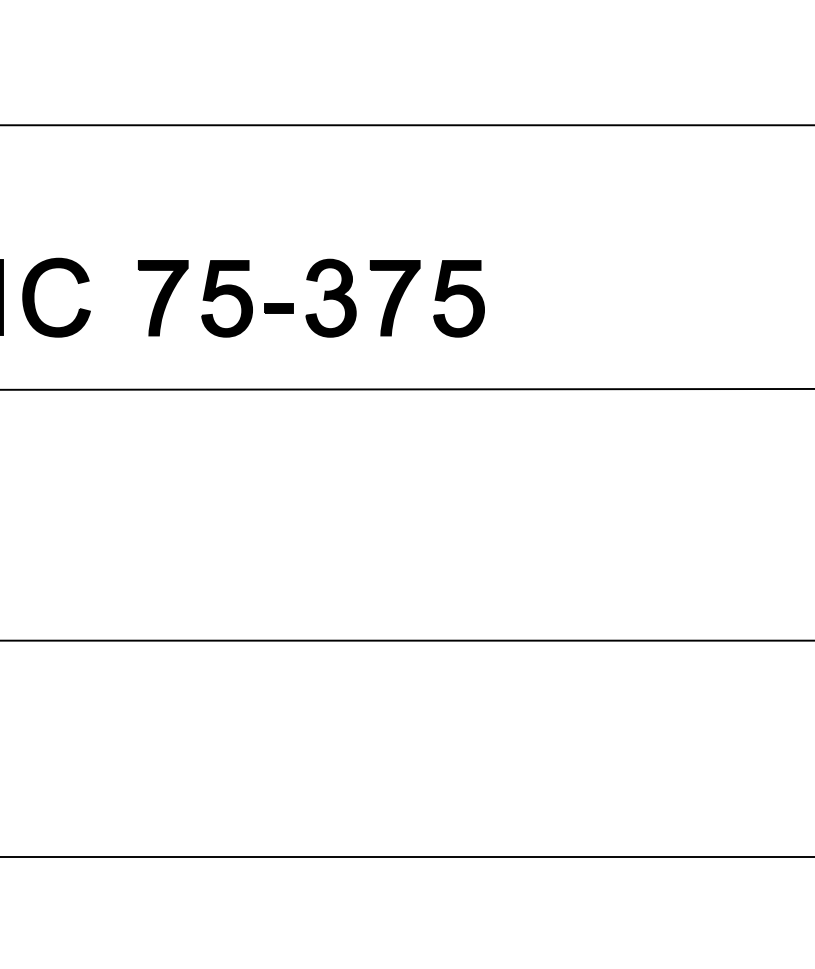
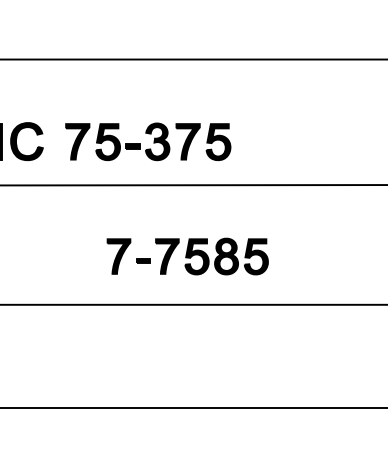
part: (393, 539) -> (187, 256), added

